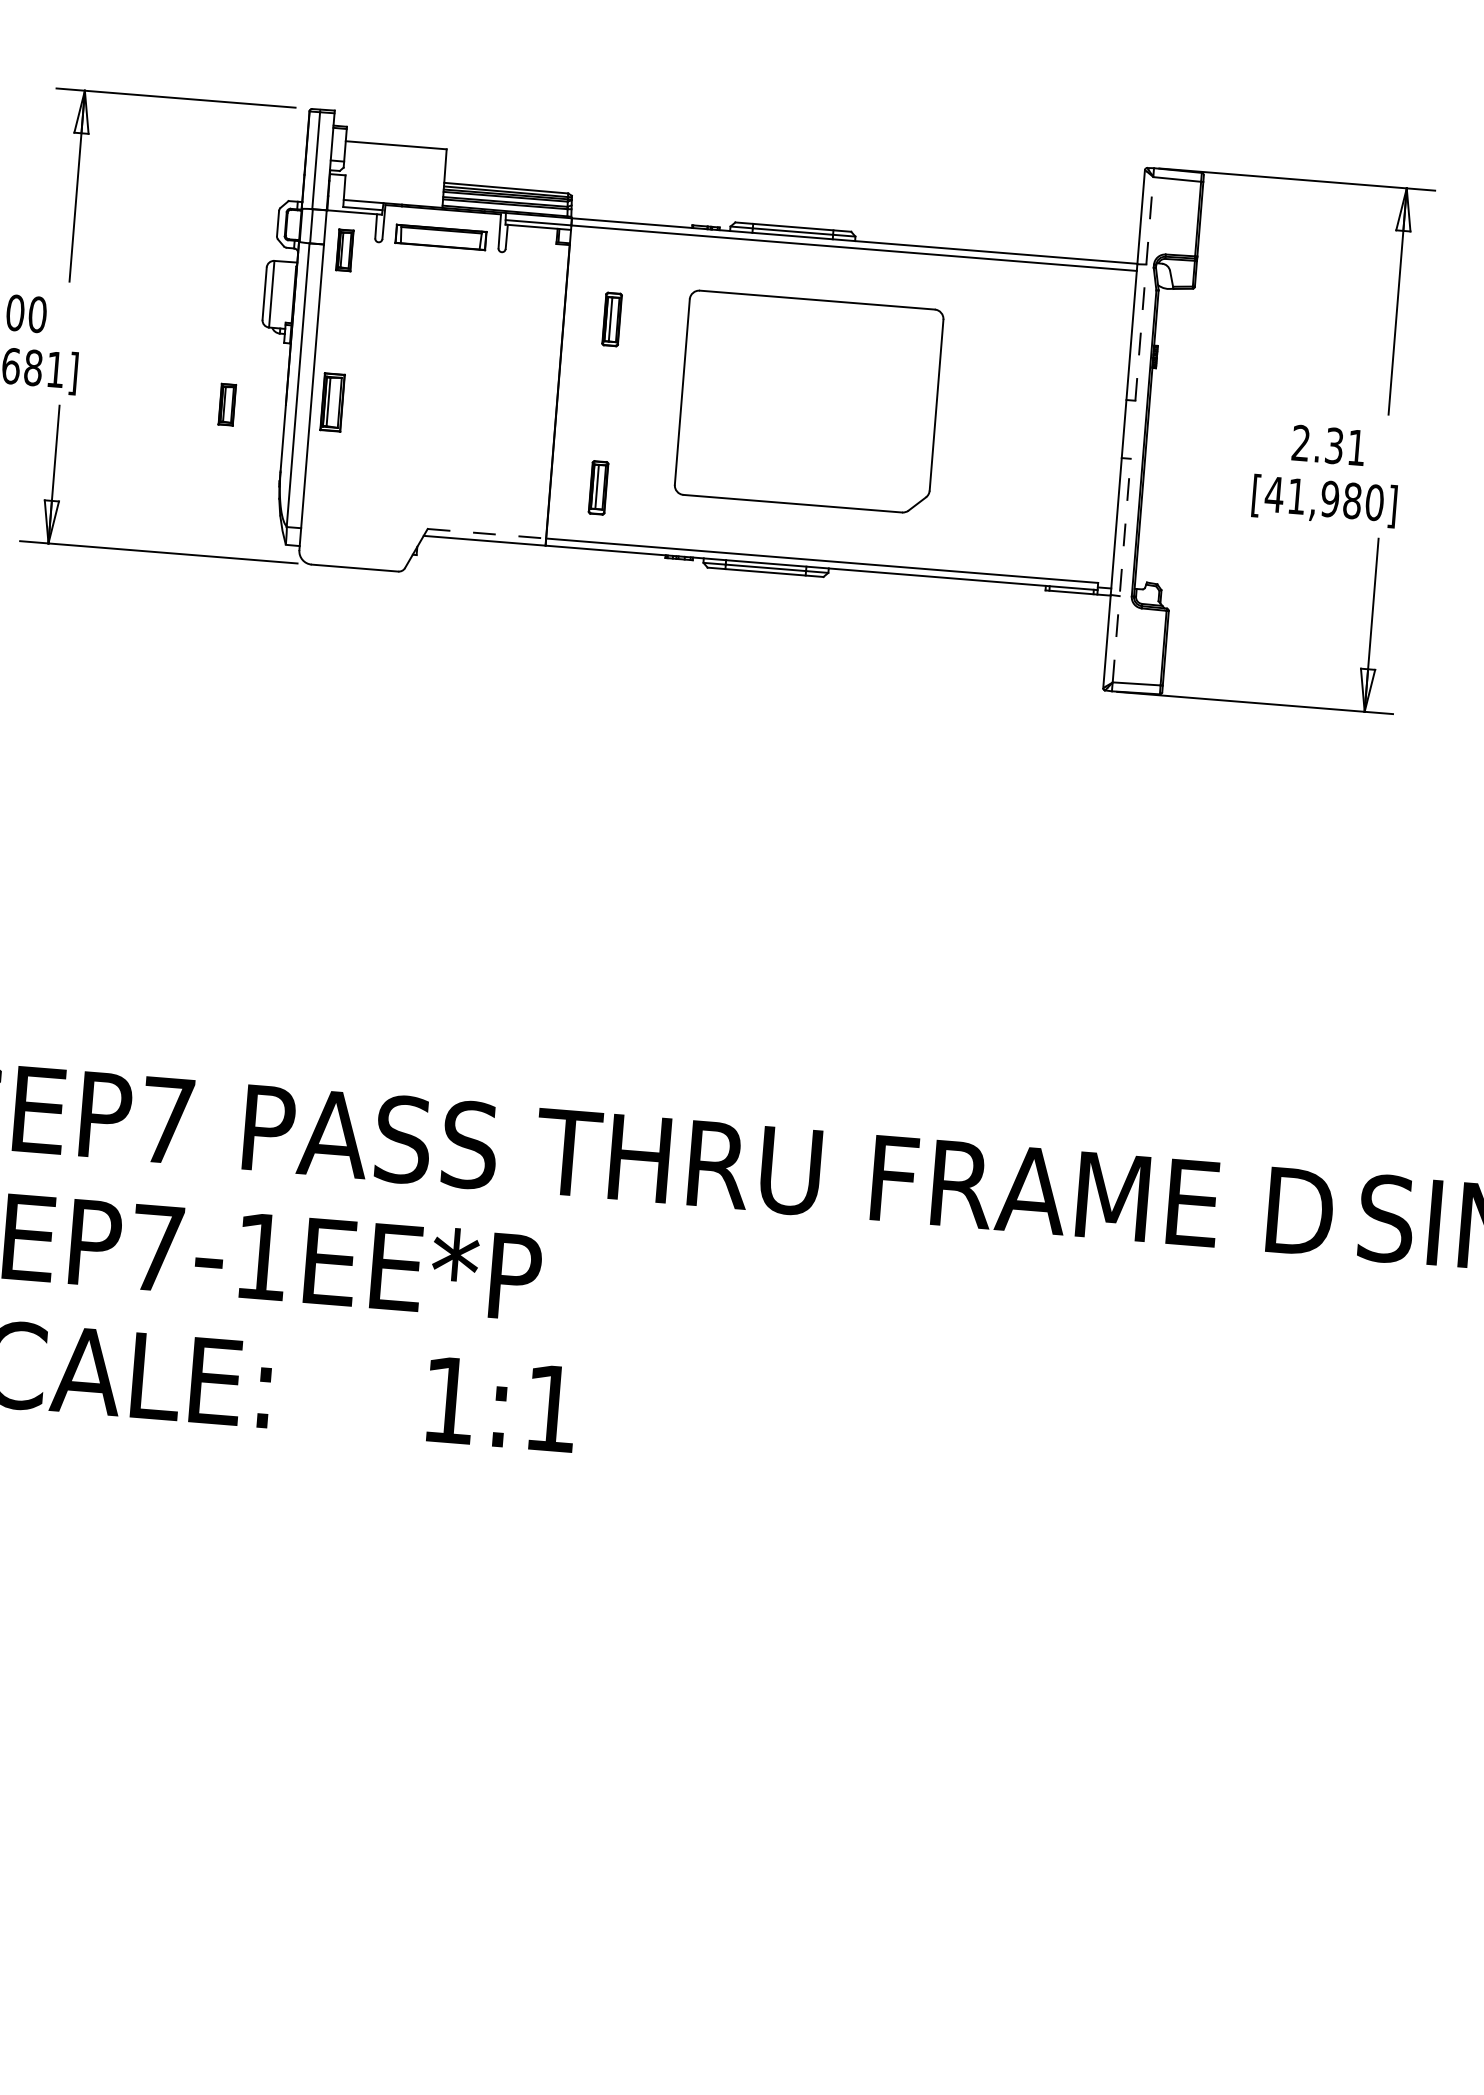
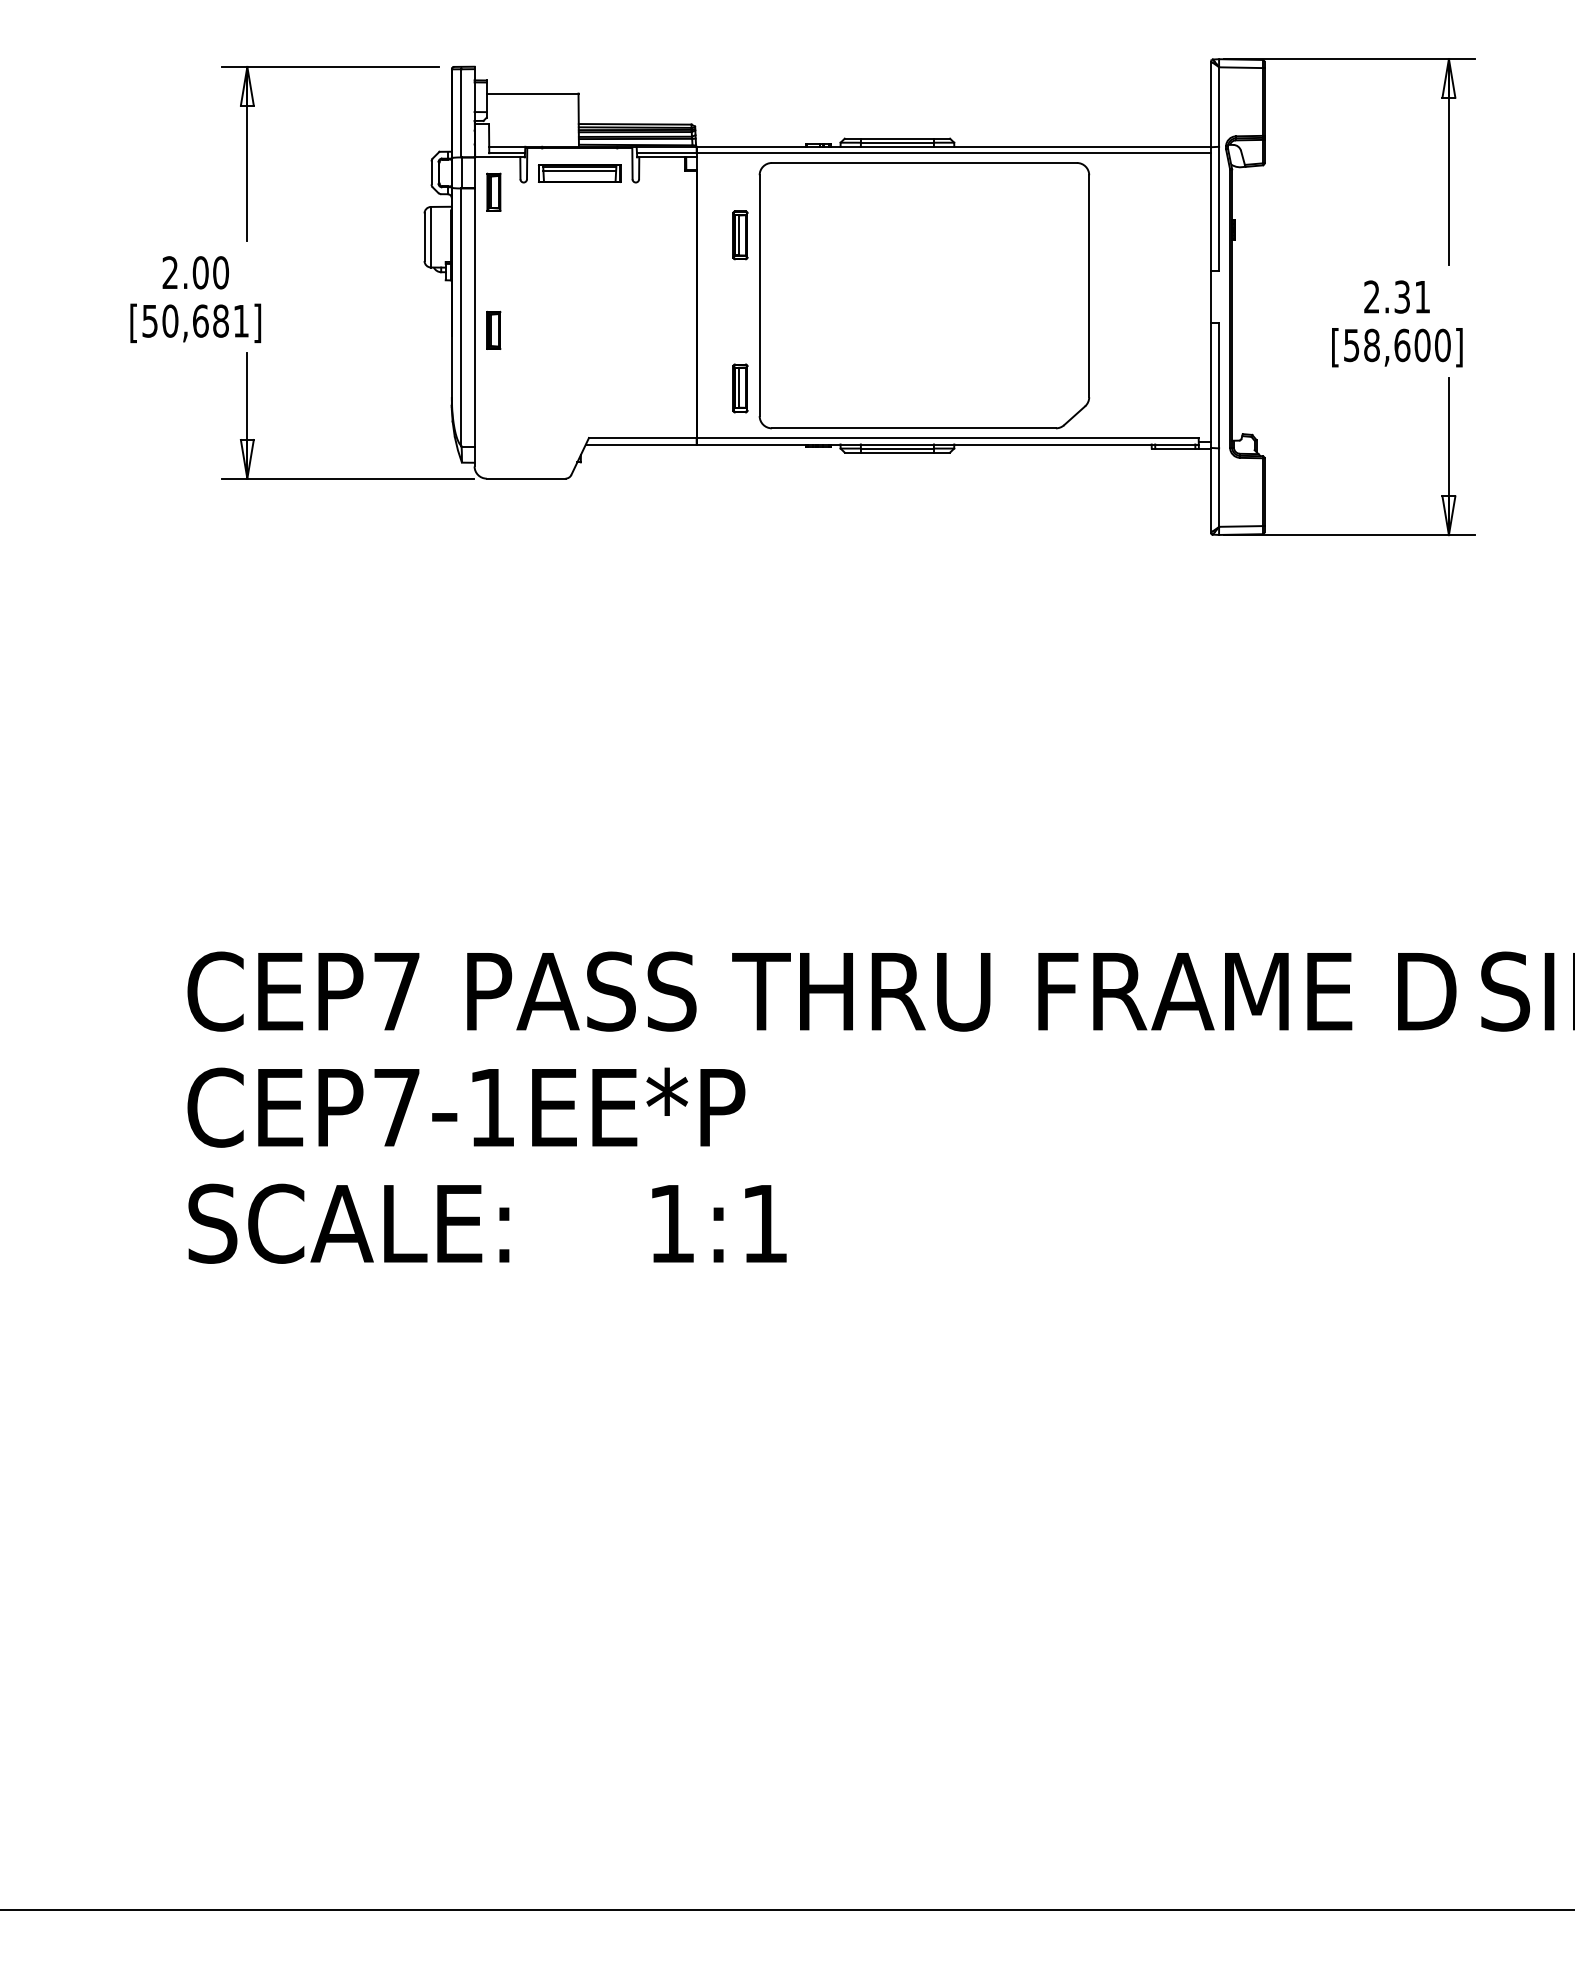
line: (440, 235) -> (579, 171), added
line: (1144, 289) -> (1219, 169), dashed -> solid
part: (332, 401) -> (493, 329), size x0.71
part: (809, 401) -> (924, 295), size x1.43
part: (226, 403) -> (398, 339), removed
text: (1312, 497) -> (1386, 345), [41,980] -> [58,600]
line: (486, 534) -> (642, 438), dashed -> solid
line: (1122, 570) -> (1219, 425), dashed -> solid

